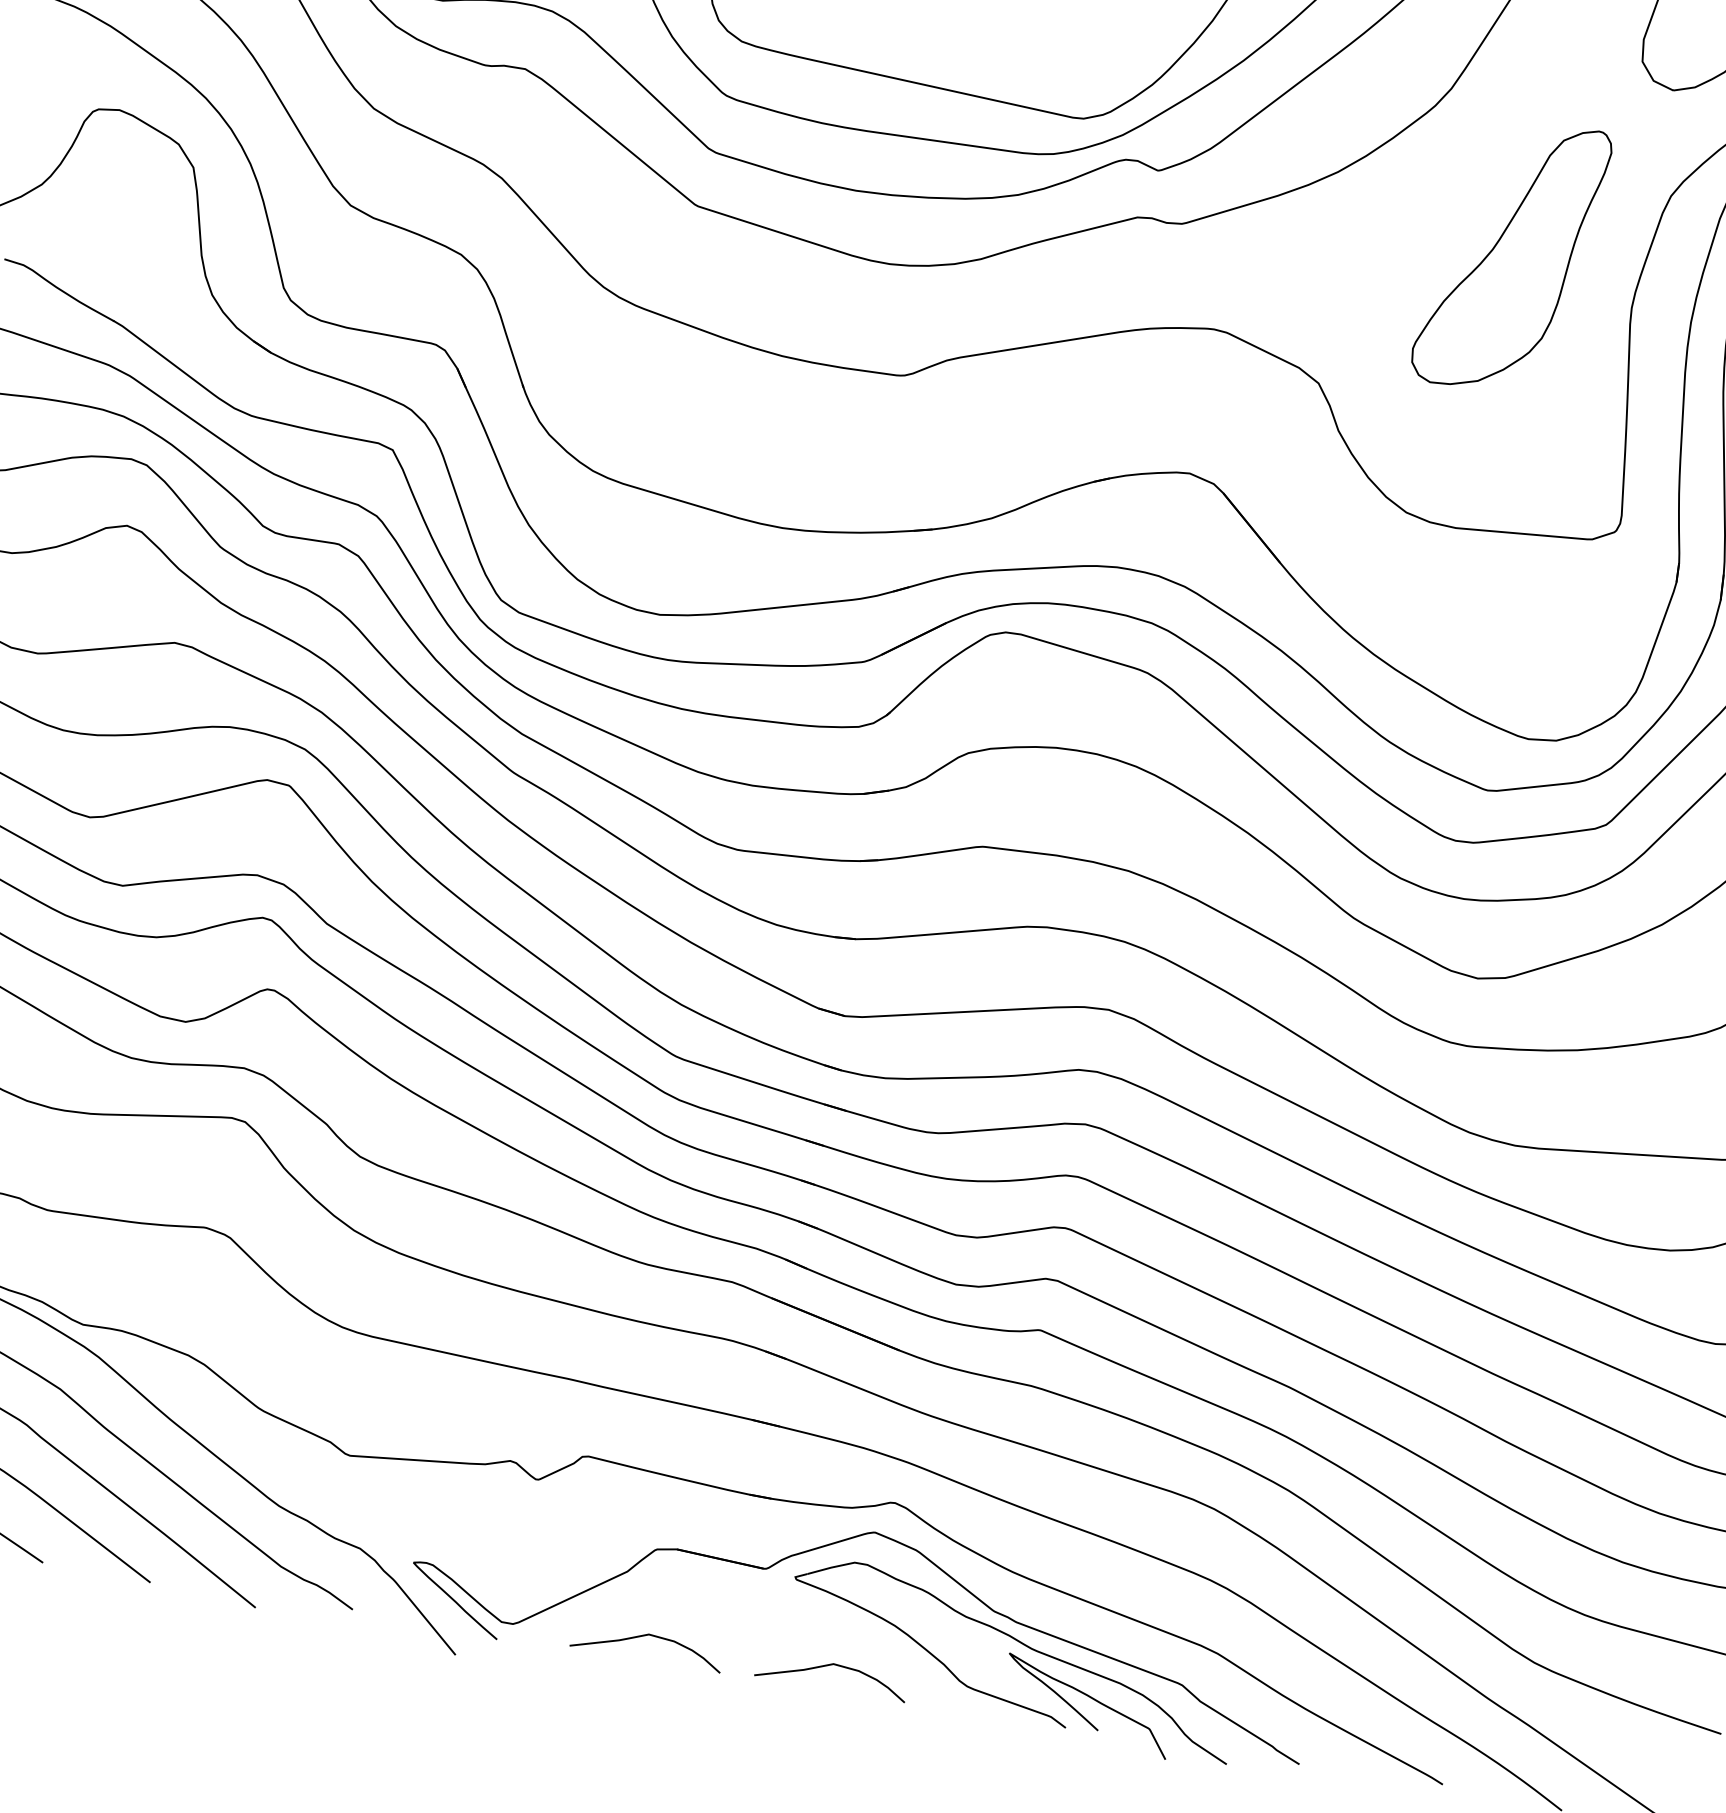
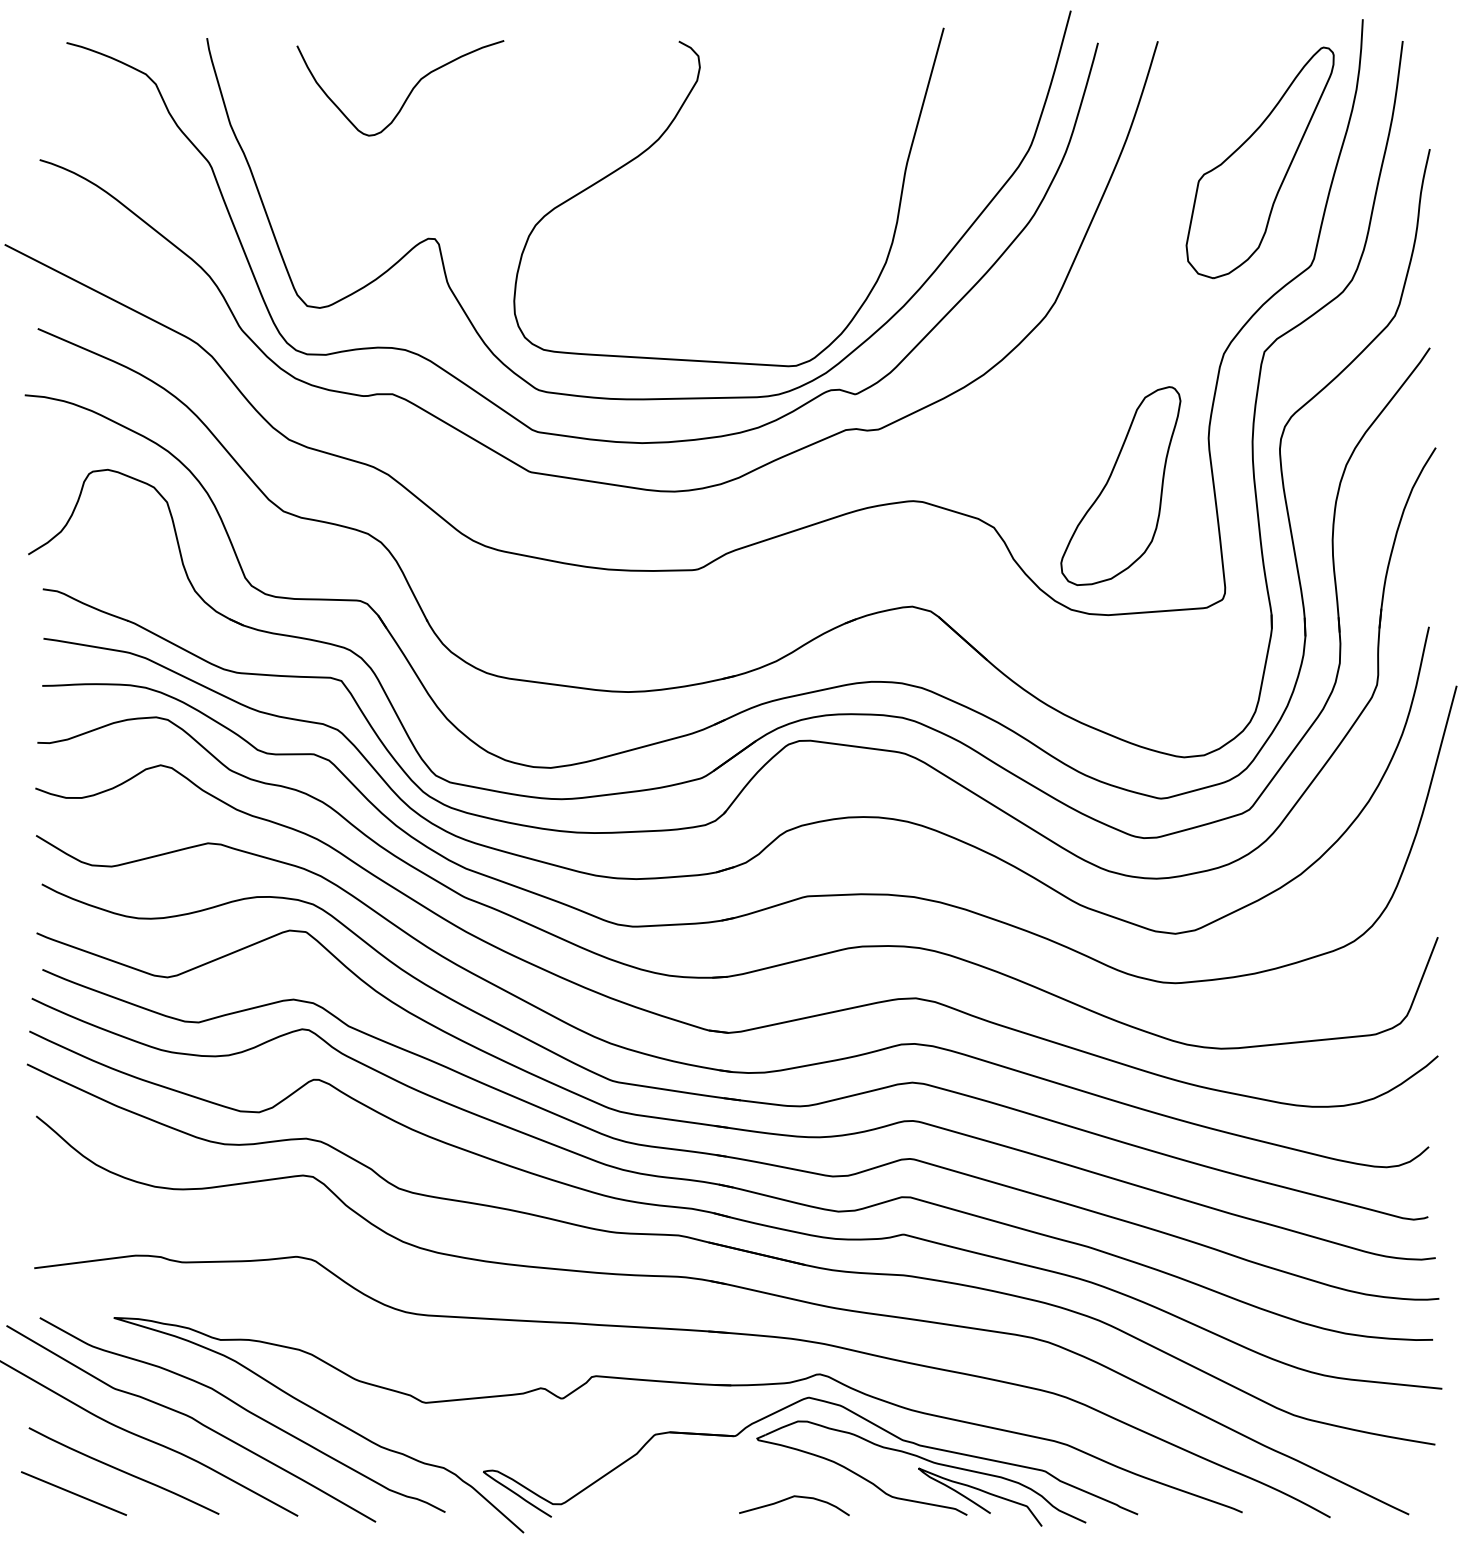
part: (1510, 255) -> (1120, 485), moved
curve: (644, 1637) -> (656, 1498), removed

